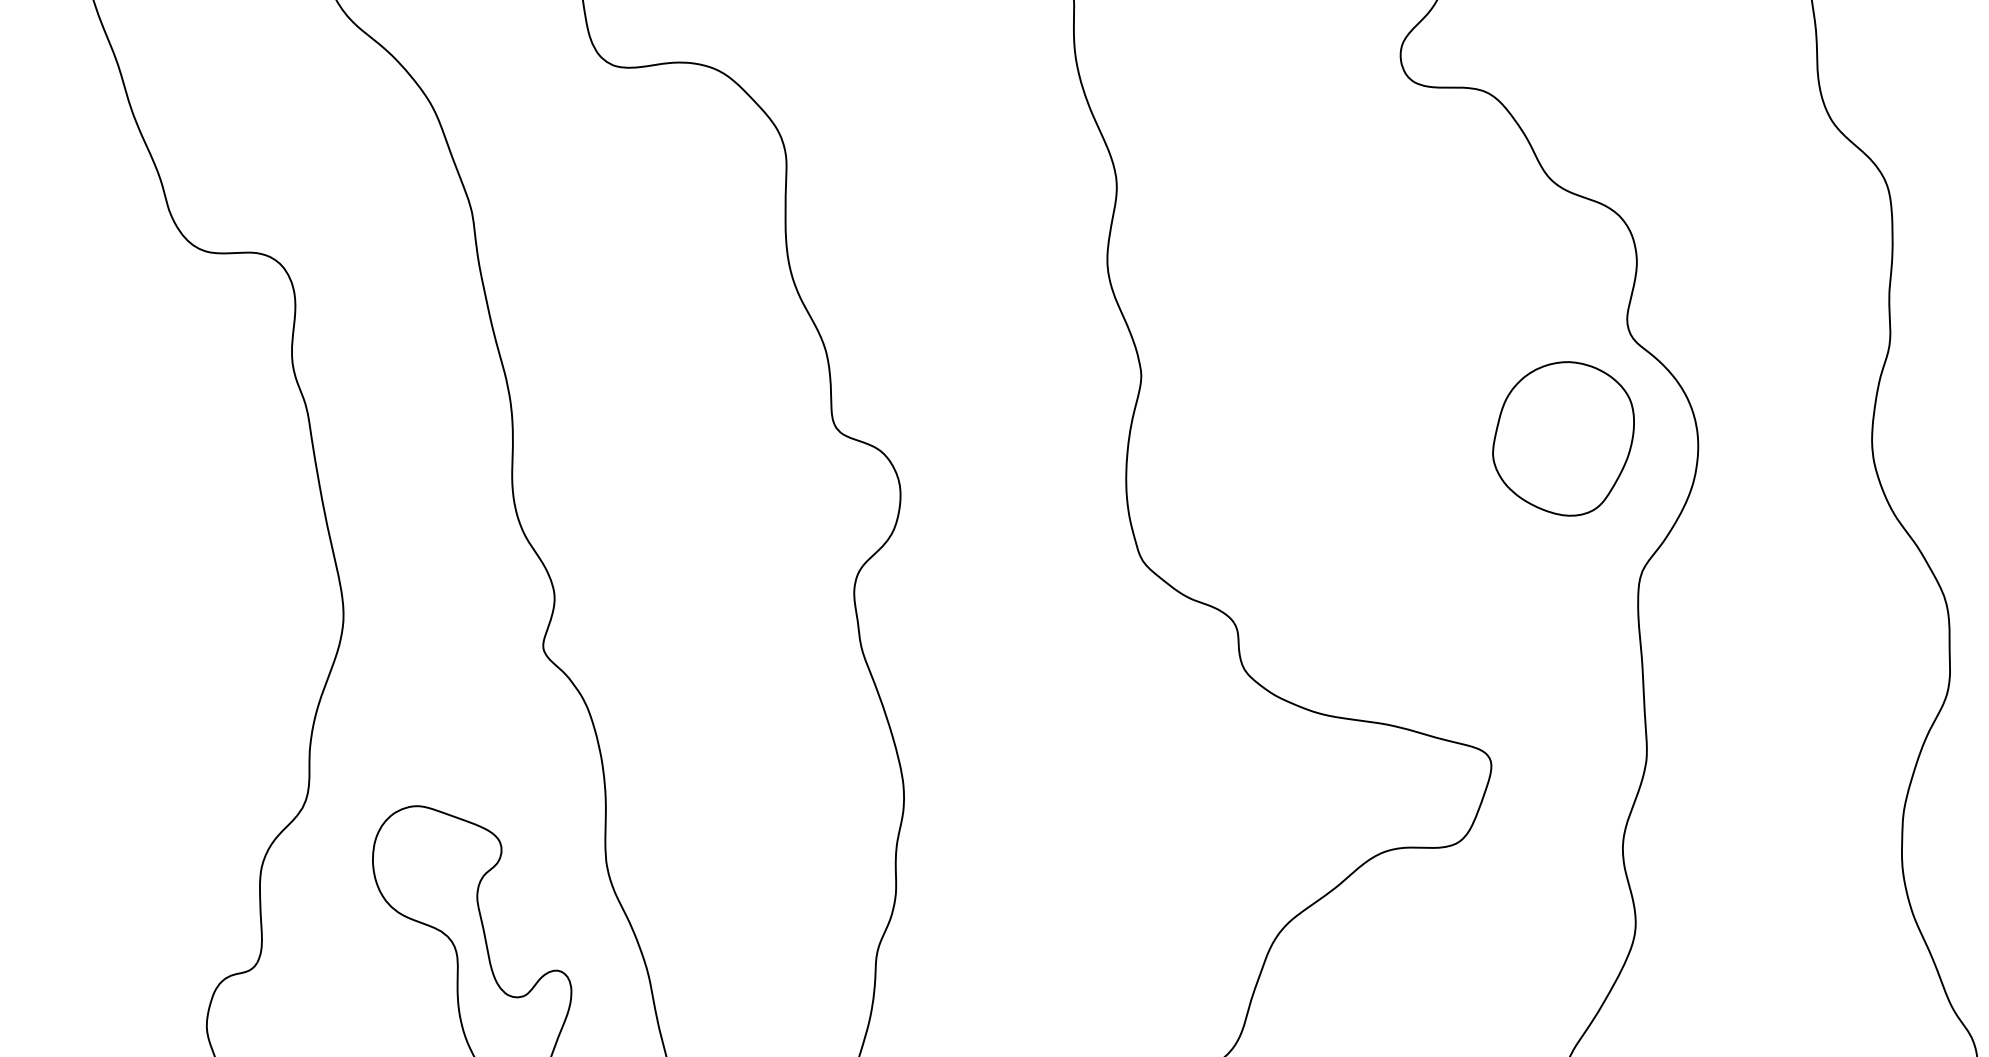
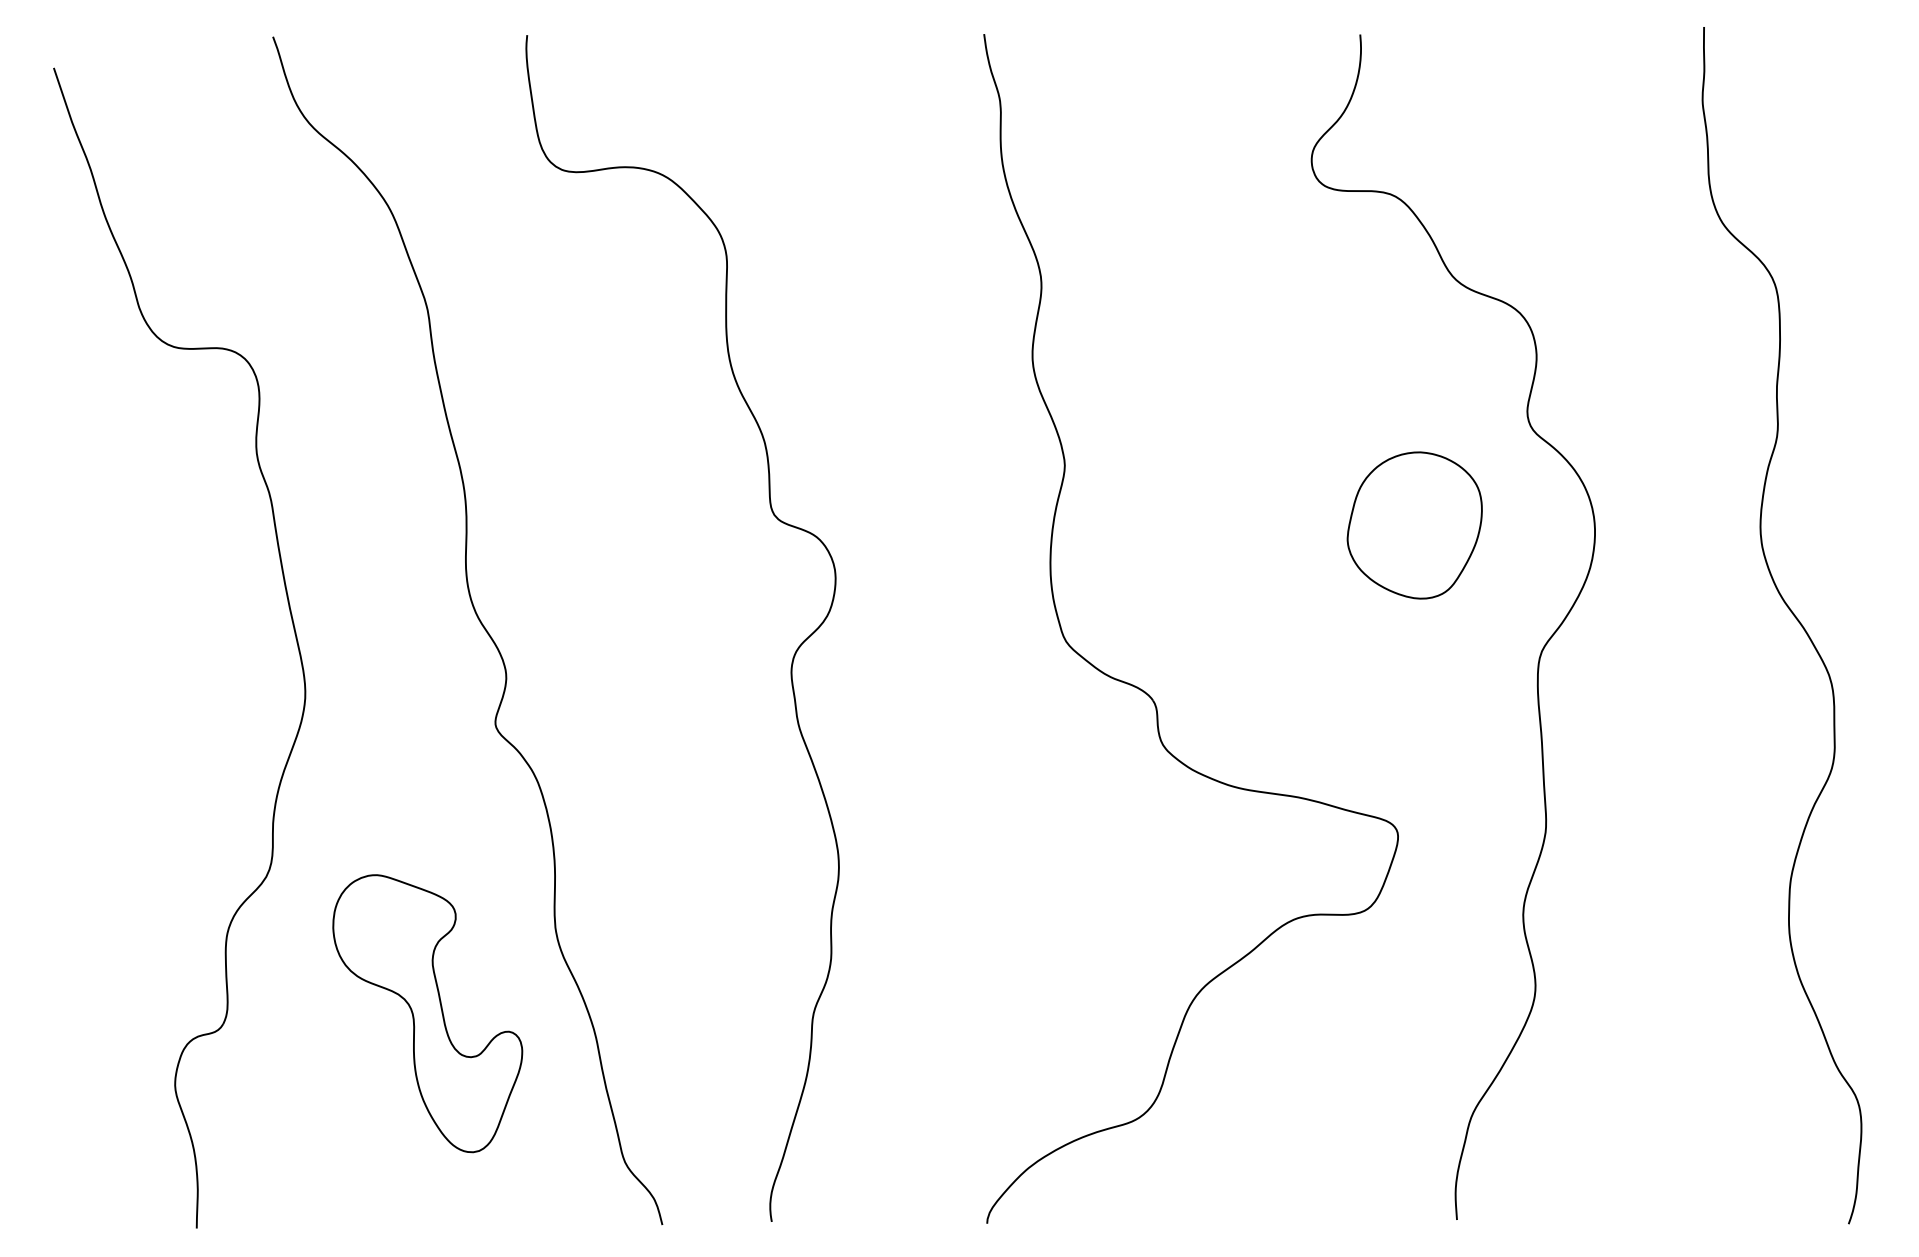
part: (1563, 438) -> (1414, 525), moved

